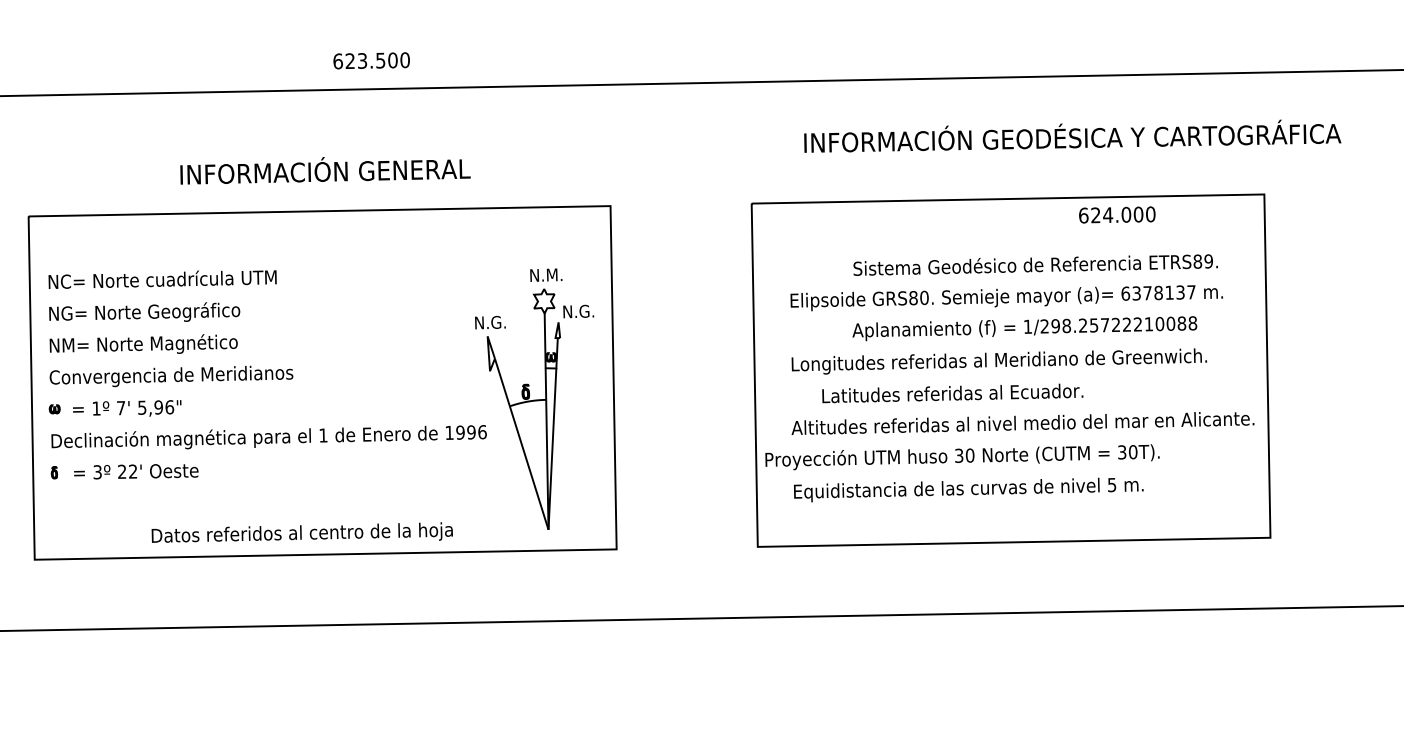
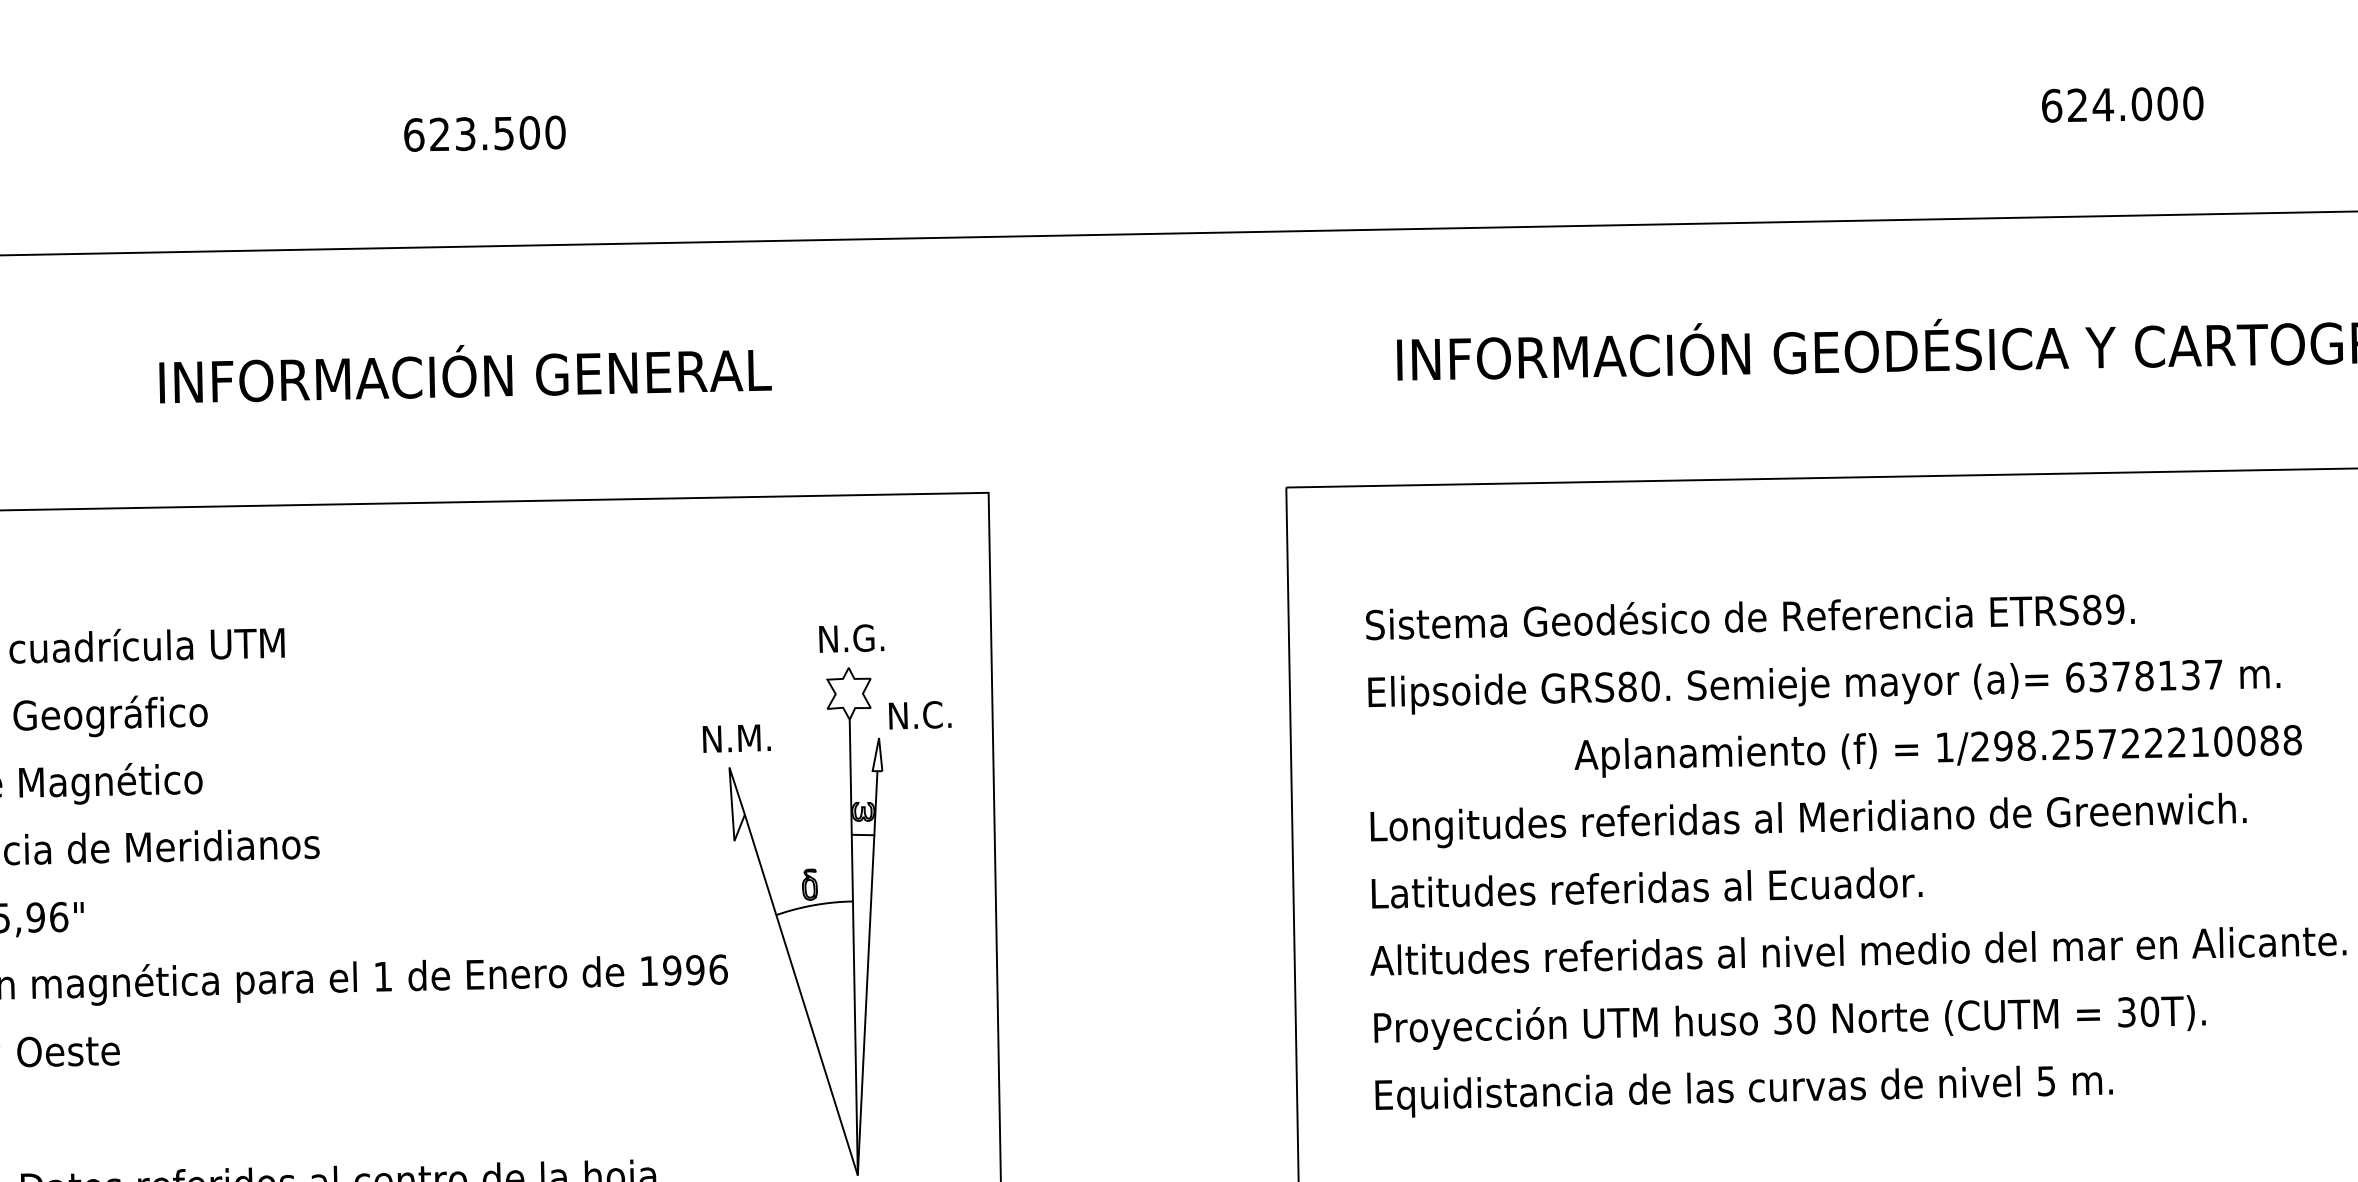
text: (371, 60) -> (484, 133), moved
text: (325, 170) -> (465, 373), moved
text: (1117, 214) -> (2123, 103), moved
text: (1035, 264) -> (1749, 615), moved
text: (554, 274) -> (870, 637), N.M. -> N.G.
text: (589, 311) -> (944, 715), N.G. -> N.C.
text: (499, 321) -> (754, 736), N.G. -> N.M.
text: (1024, 328) -> (1937, 750), moved
text: (952, 393) -> (1646, 888), moved
text: (962, 457) -> (1789, 1023), moved

